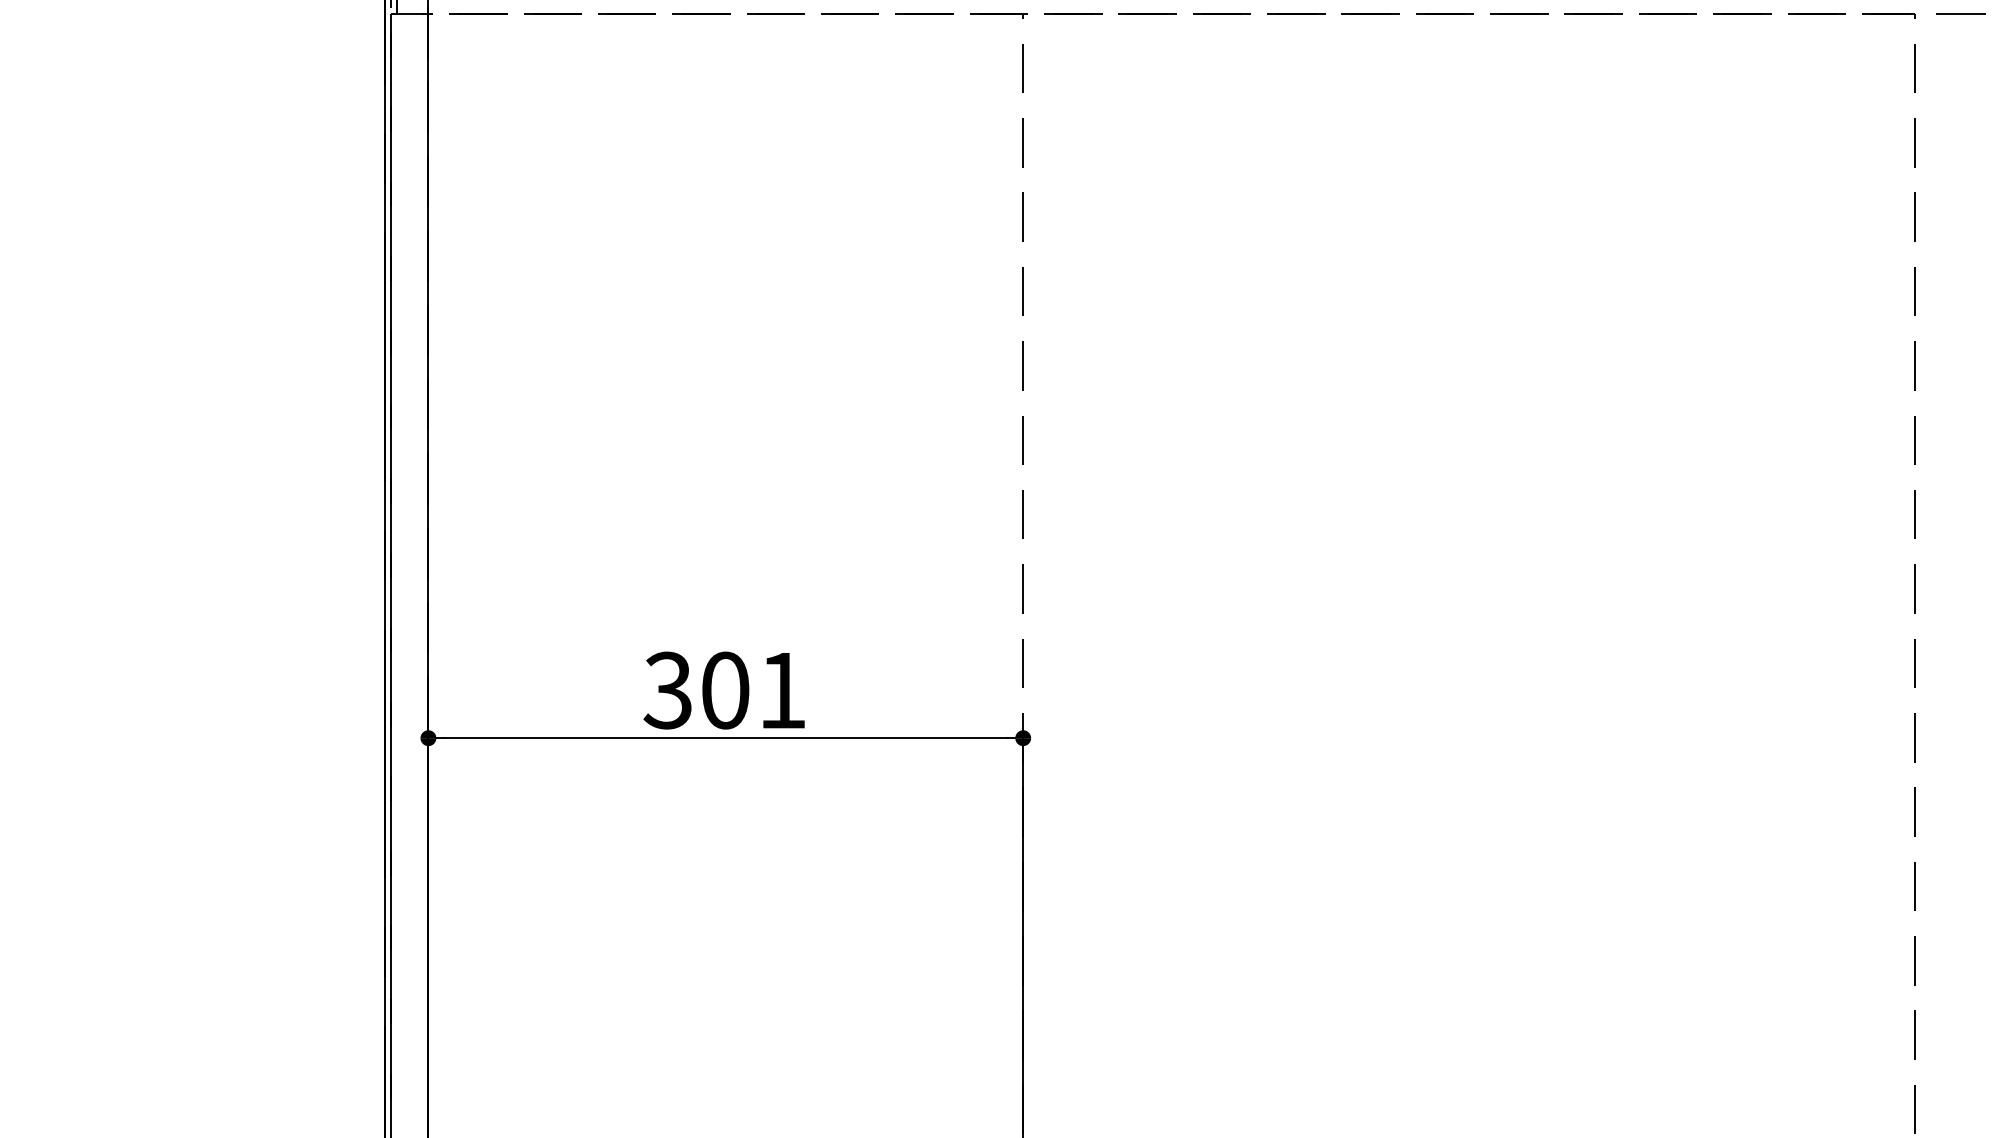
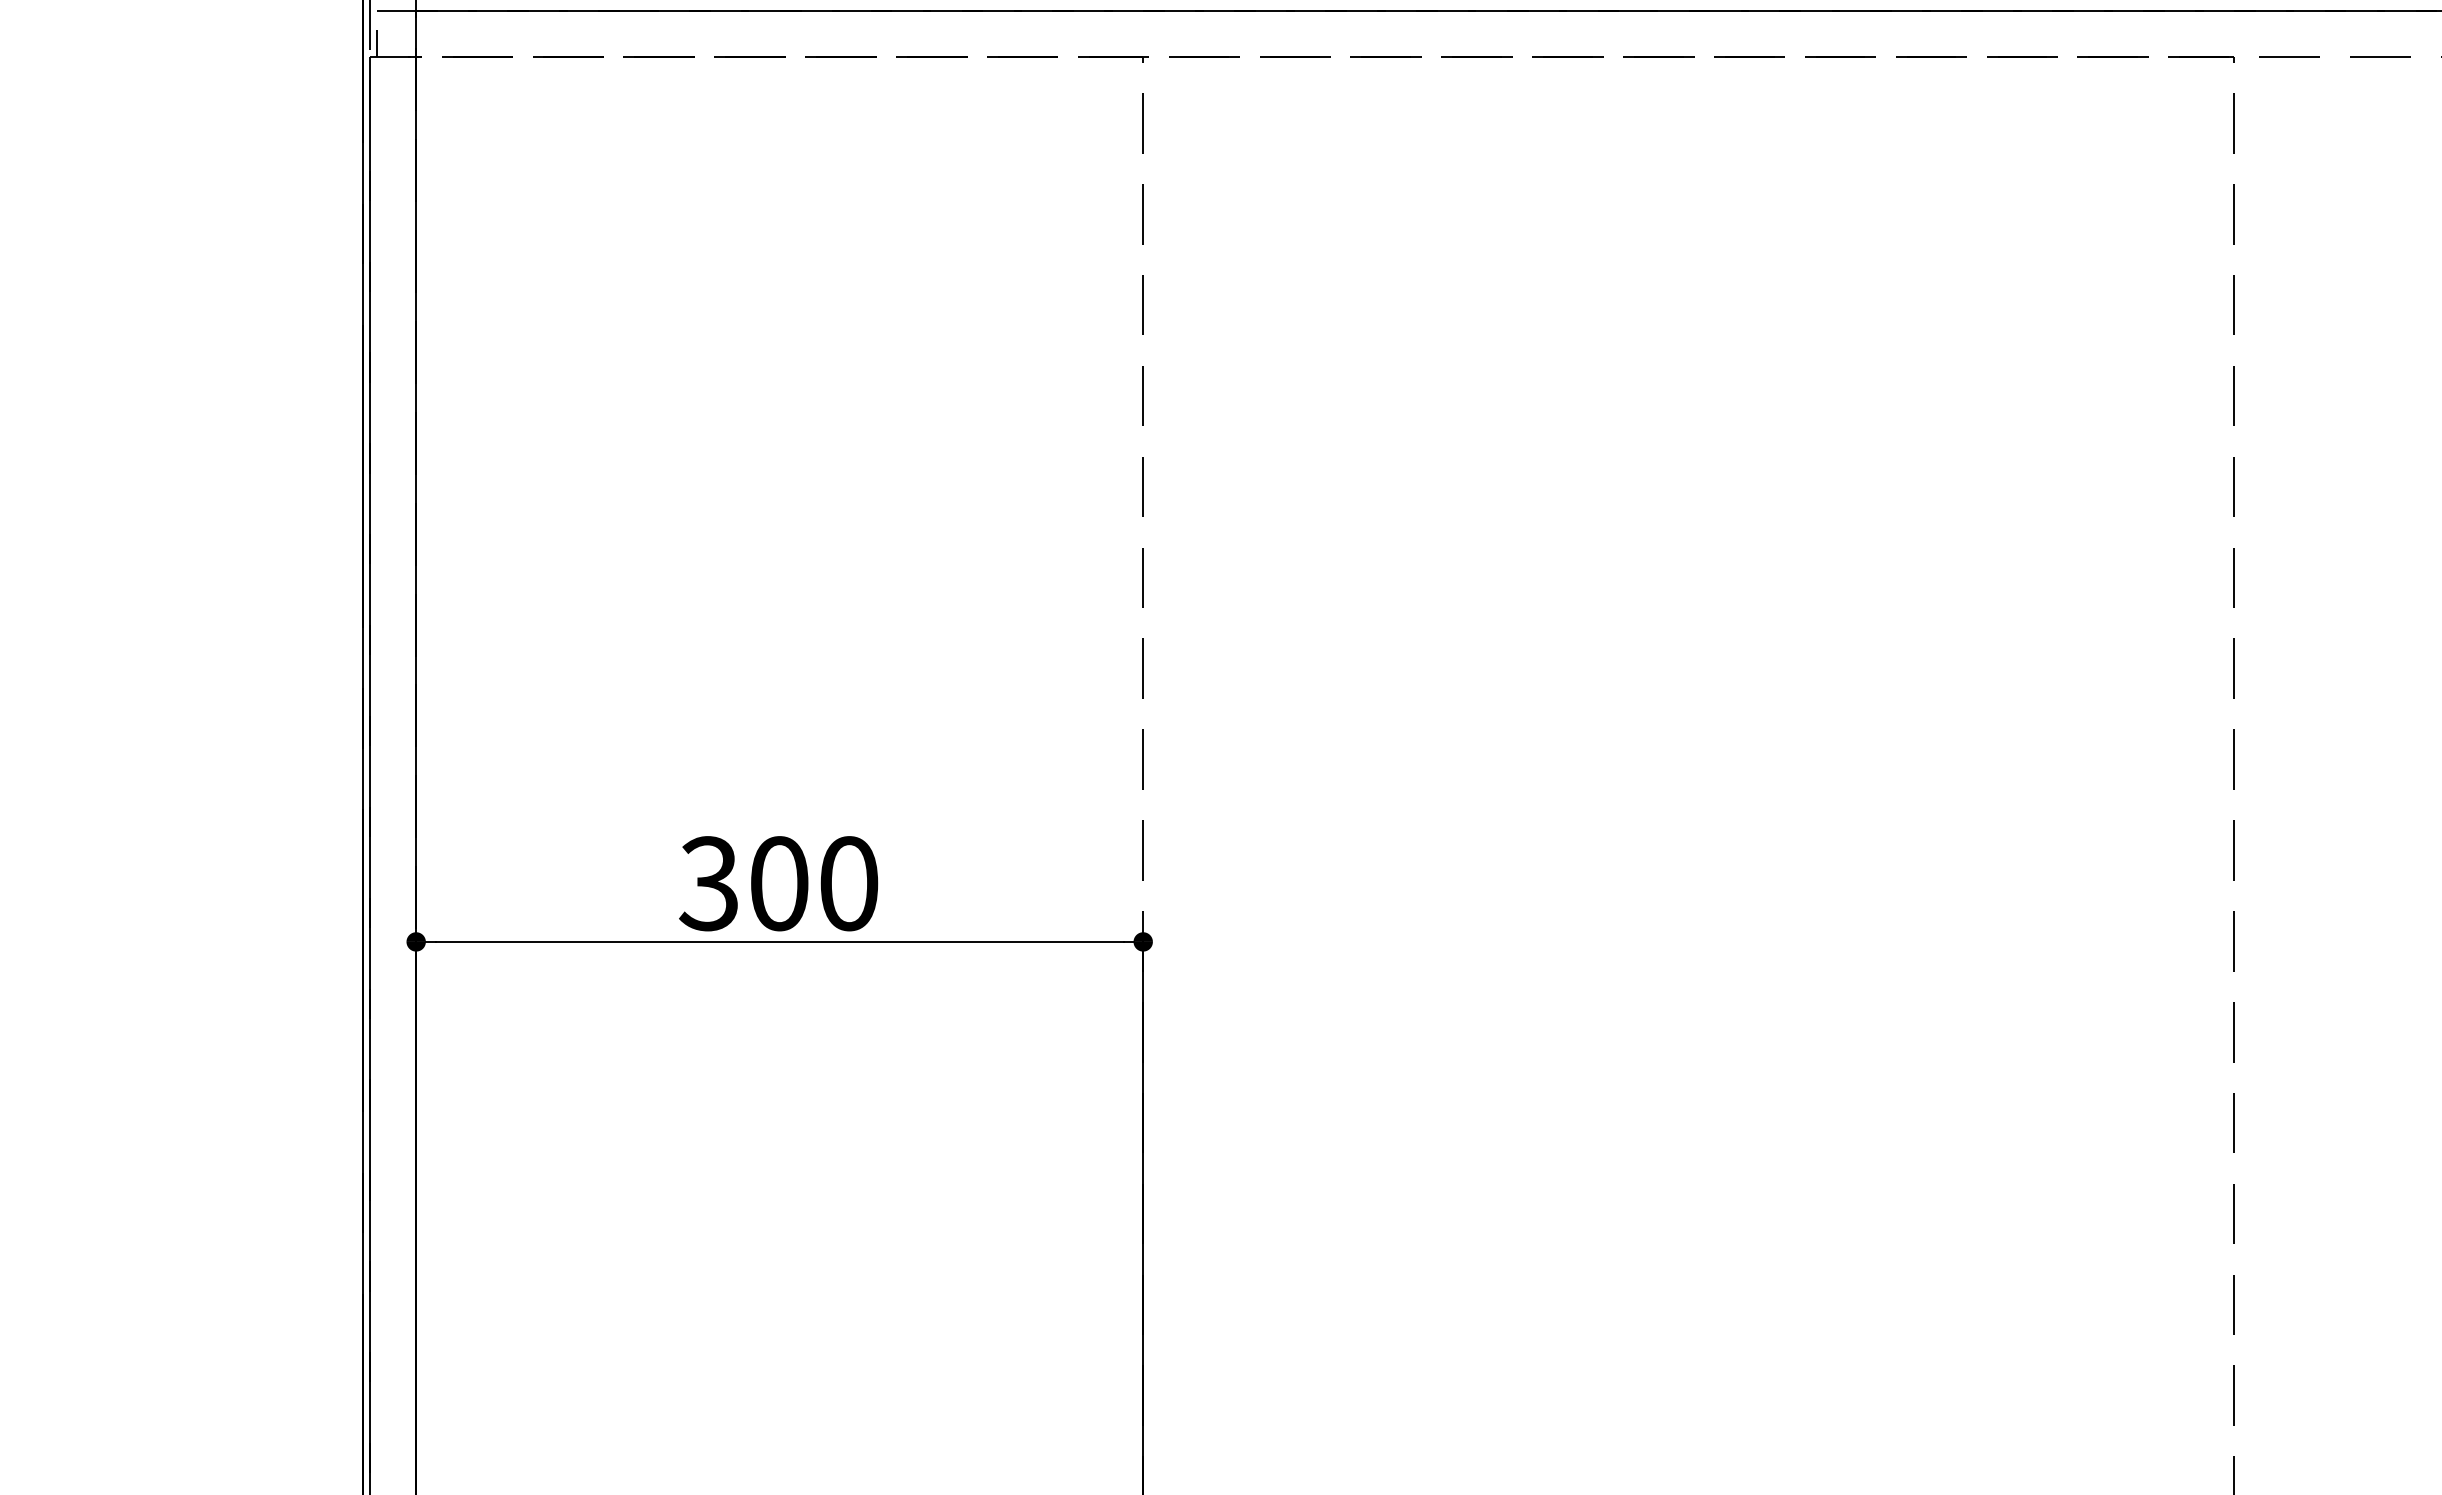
text: (782, 690) -> (849, 883), 301 -> 300

